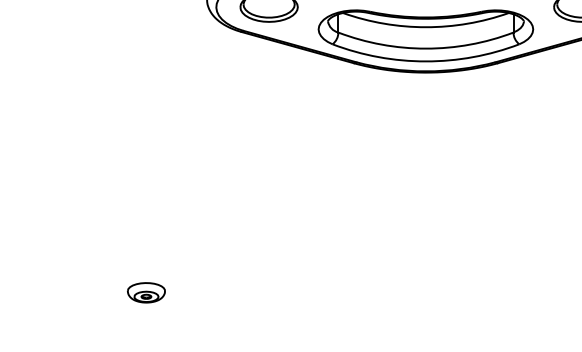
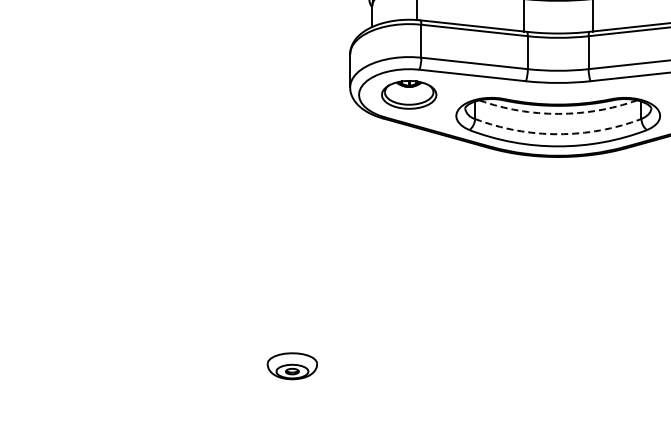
arc: (426, 26) -> (558, 113), solid -> dashed
arc: (426, 48) -> (558, 134), solid -> dashed
part: (146, 293) -> (292, 366), size x1.4

